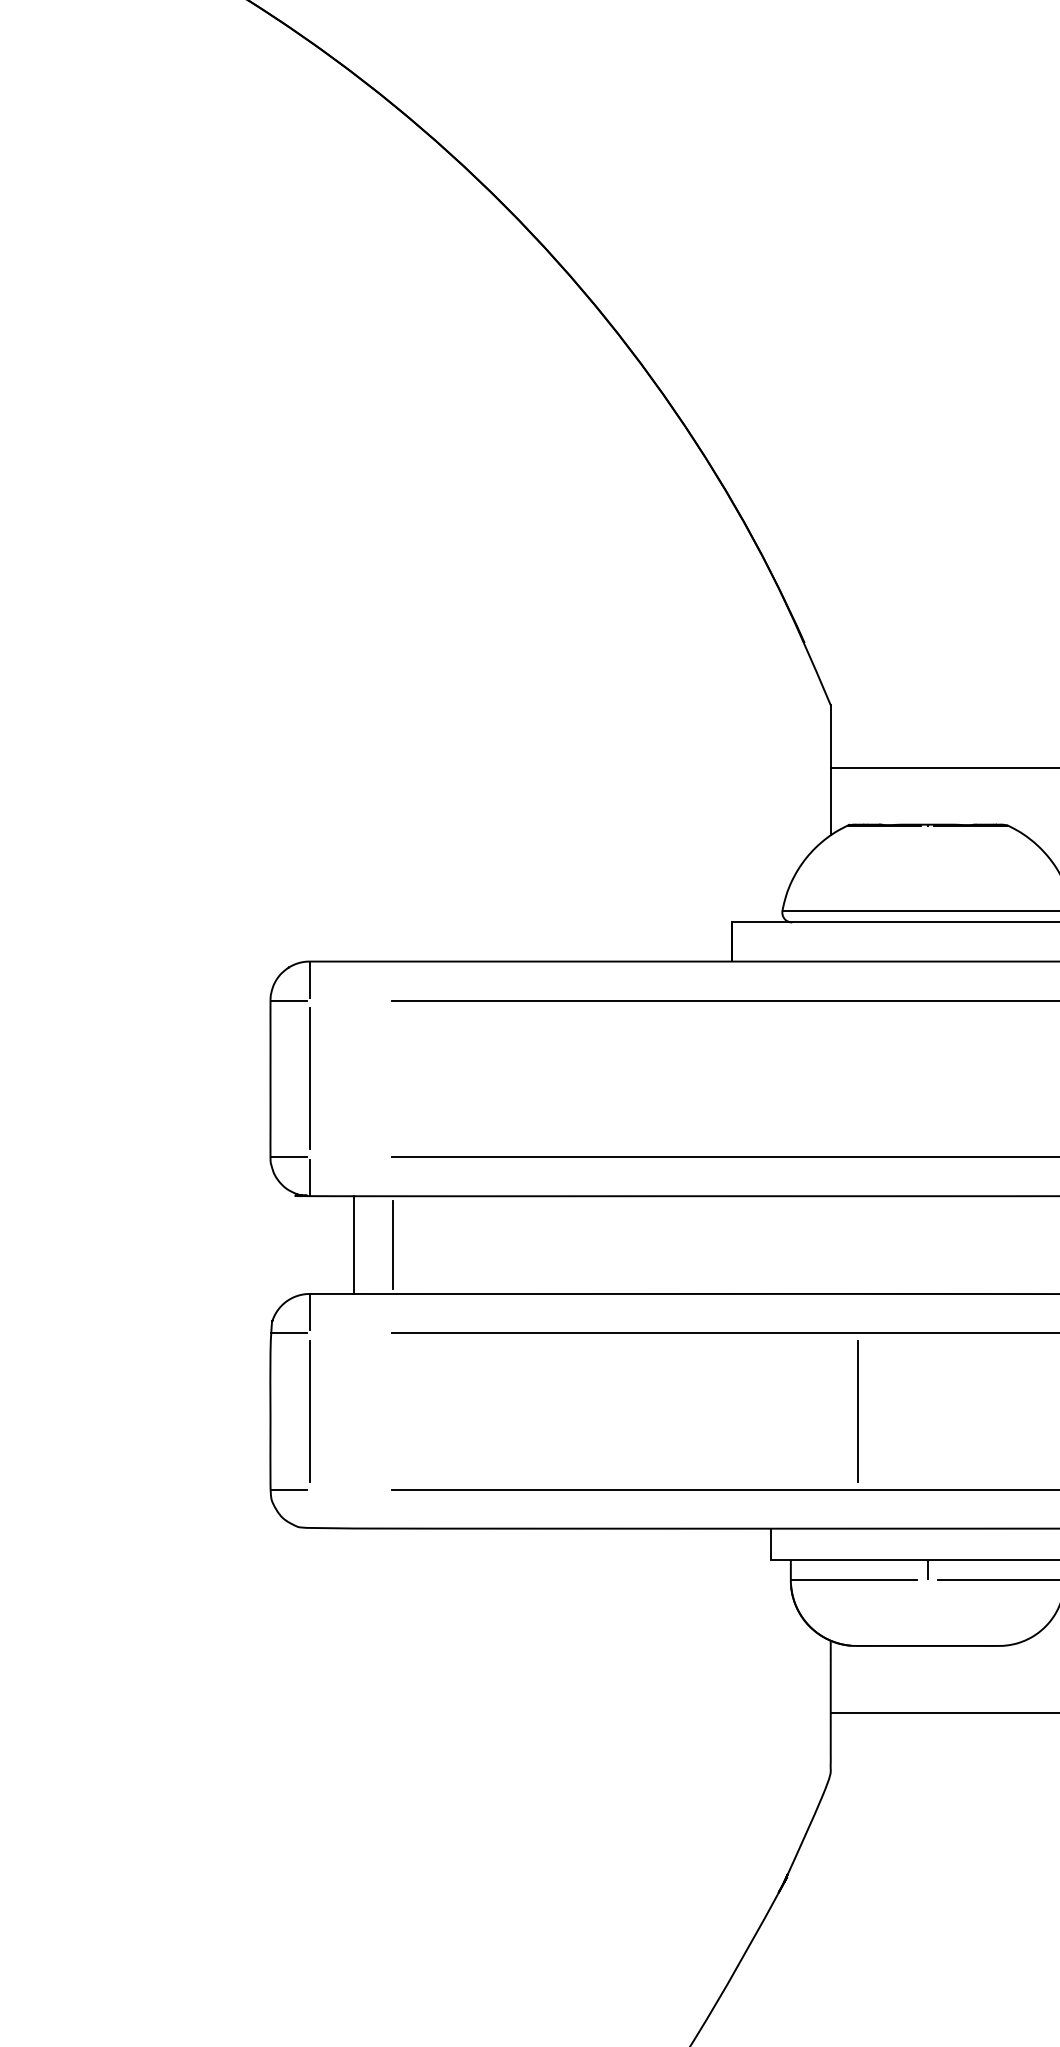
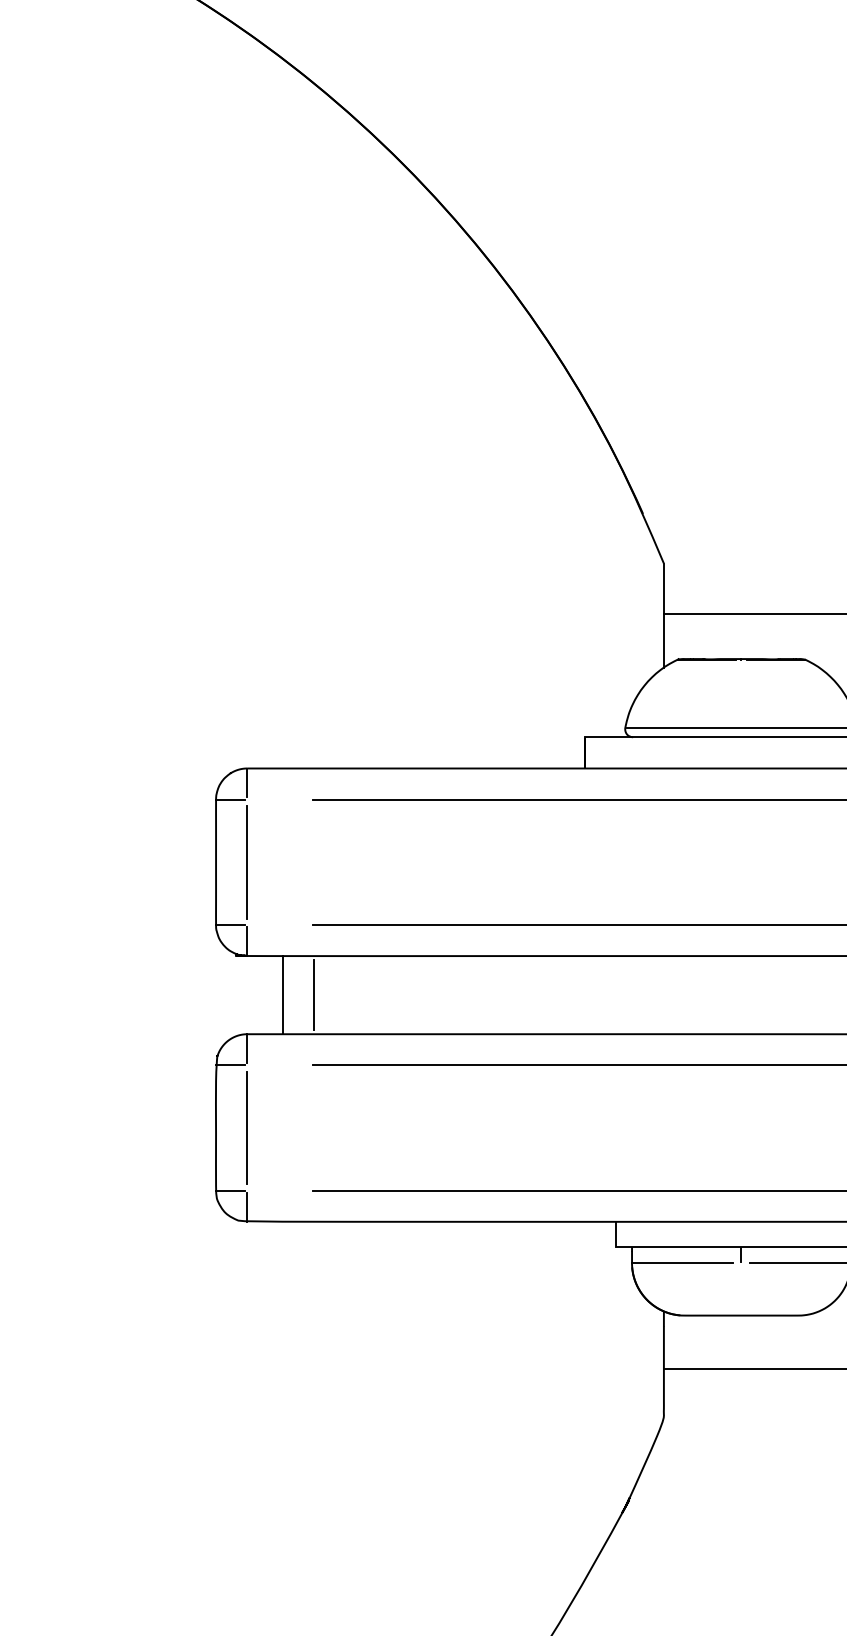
line: (857, 1411) -> (685, 1128), removed
line: (309, 1510) -> (247, 1207), added

